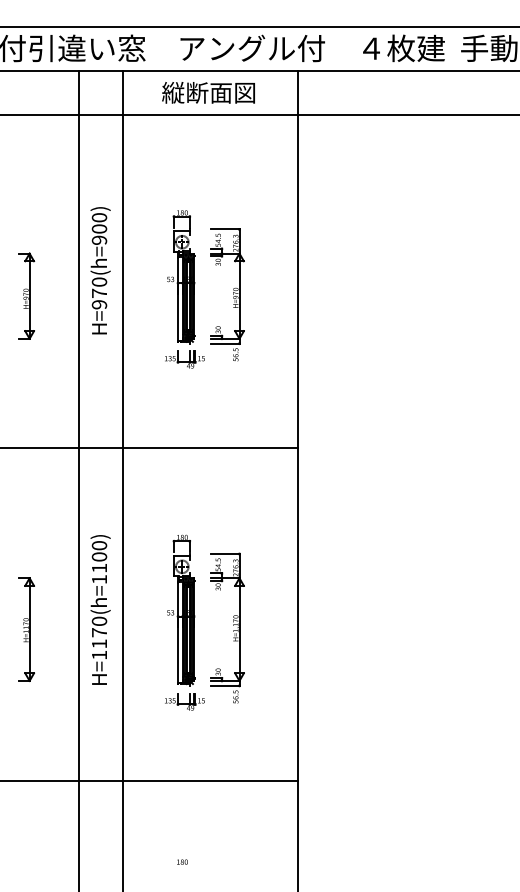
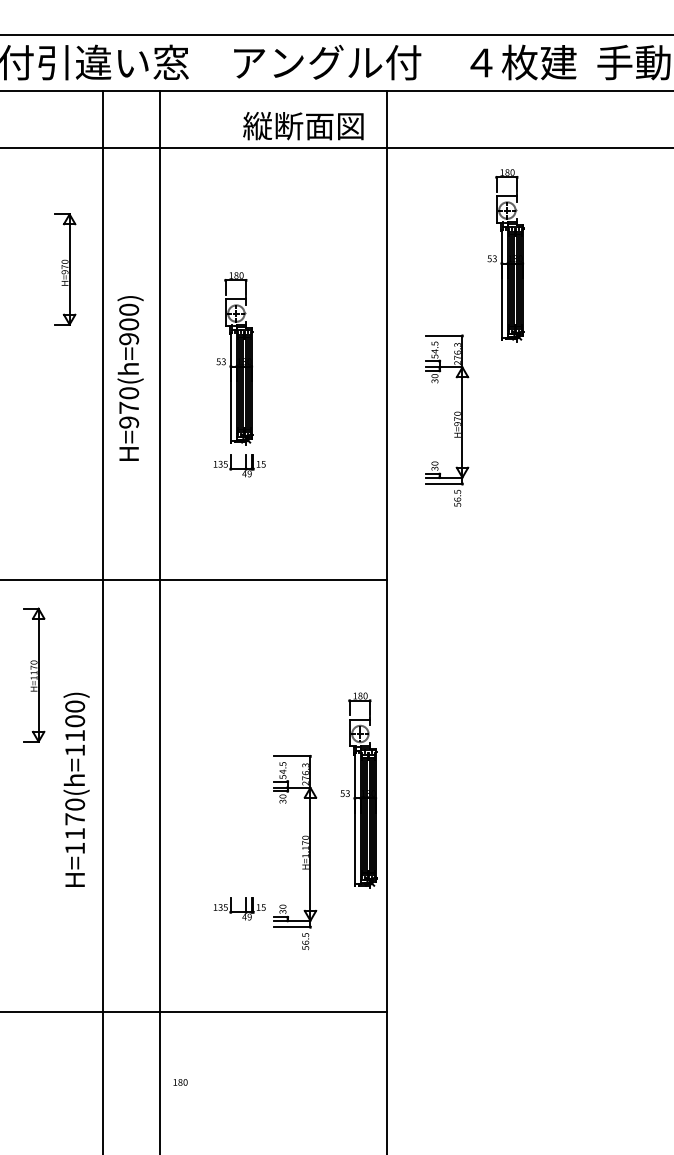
text: (208, 93) -> (303, 126), moved
part: (390, 197) -> (505, 255), added
text: (100, 270) -> (130, 378), moved
part: (233, 294) -> (454, 420), moved
part: (26, 296) -> (65, 269), moved
text: (100, 609) -> (76, 789), moved
part: (180, 610) -> (358, 790), moved
part: (233, 625) -> (302, 849), moved
part: (26, 628) -> (34, 674), moved
text: (182, 862) -> (180, 1082), moved

